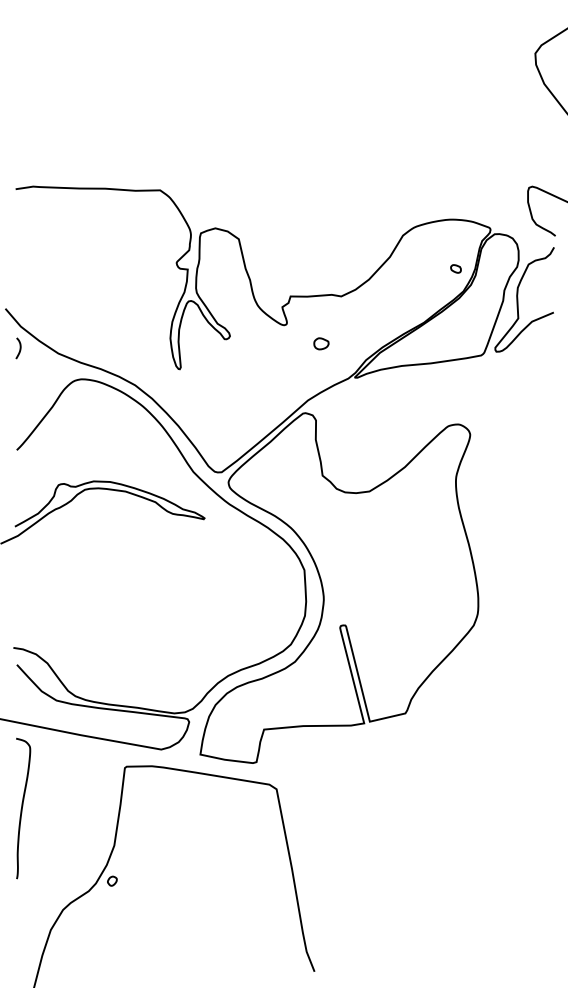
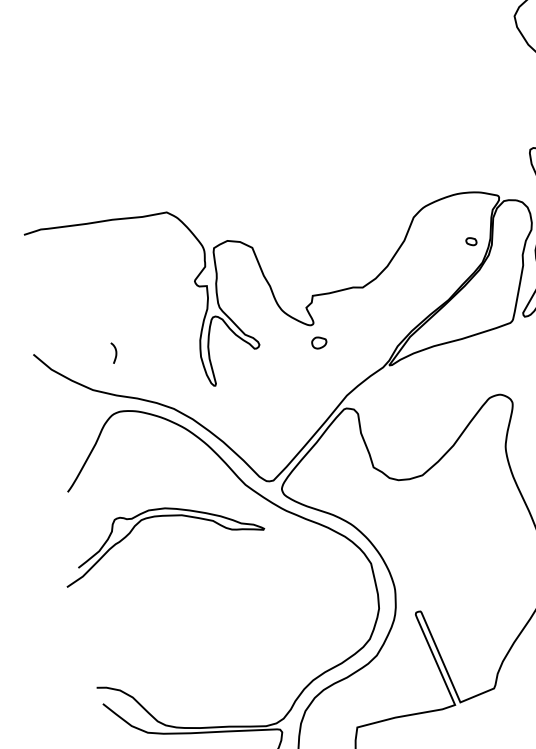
part: (321, 343) -> (319, 342), moved
curve: (19, 348) -> (115, 352), moved

